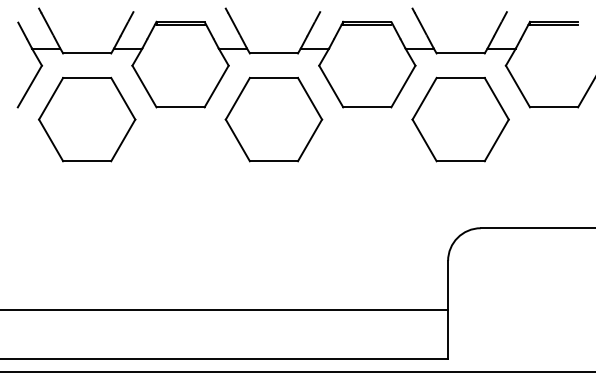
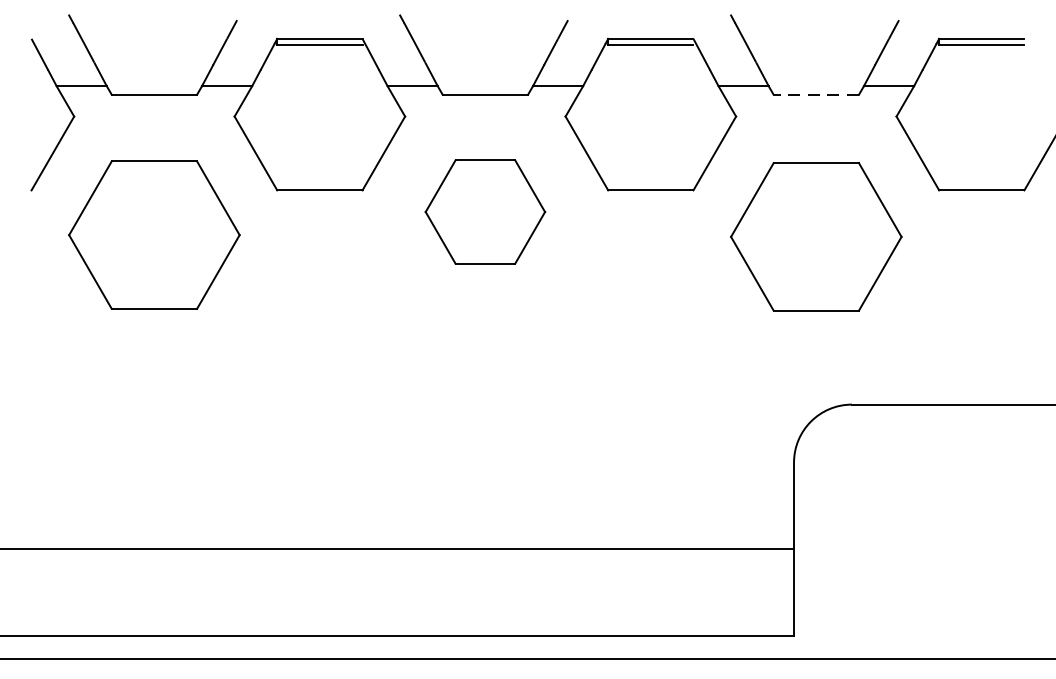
line: (460, 53) -> (815, 94), solid -> dashed
part: (87, 119) -> (154, 234), moved
part: (273, 119) -> (484, 211), size x0.7
part: (460, 119) -> (815, 236), moved

